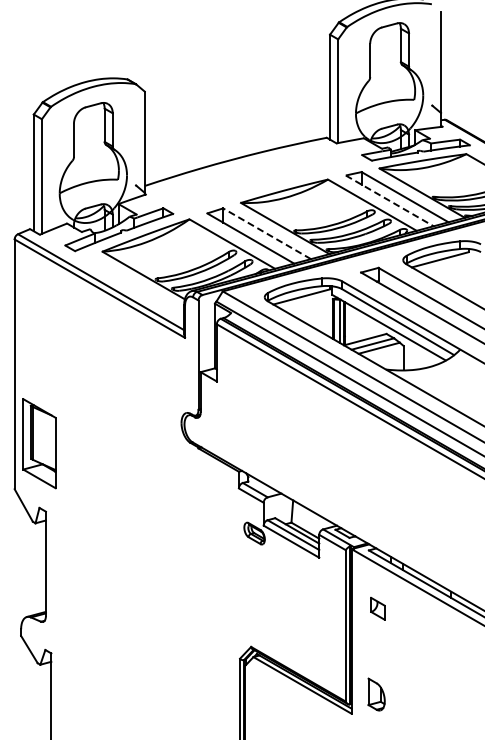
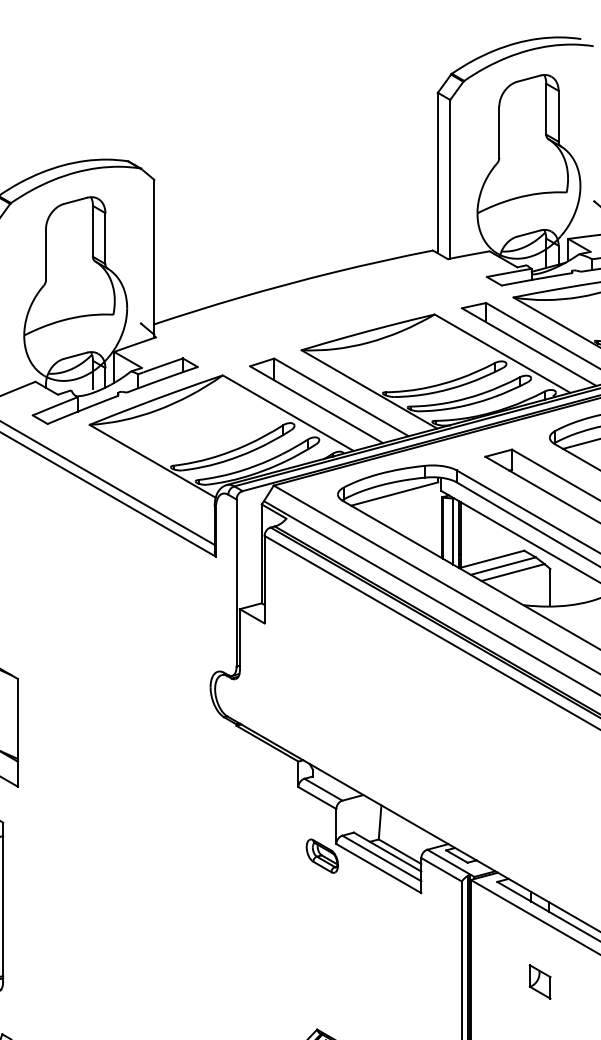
line: (389, 200) -> (528, 346), dashed -> solid
line: (267, 233) -> (342, 396), dashed -> solid
part: (377, 608) -> (539, 981), moved

